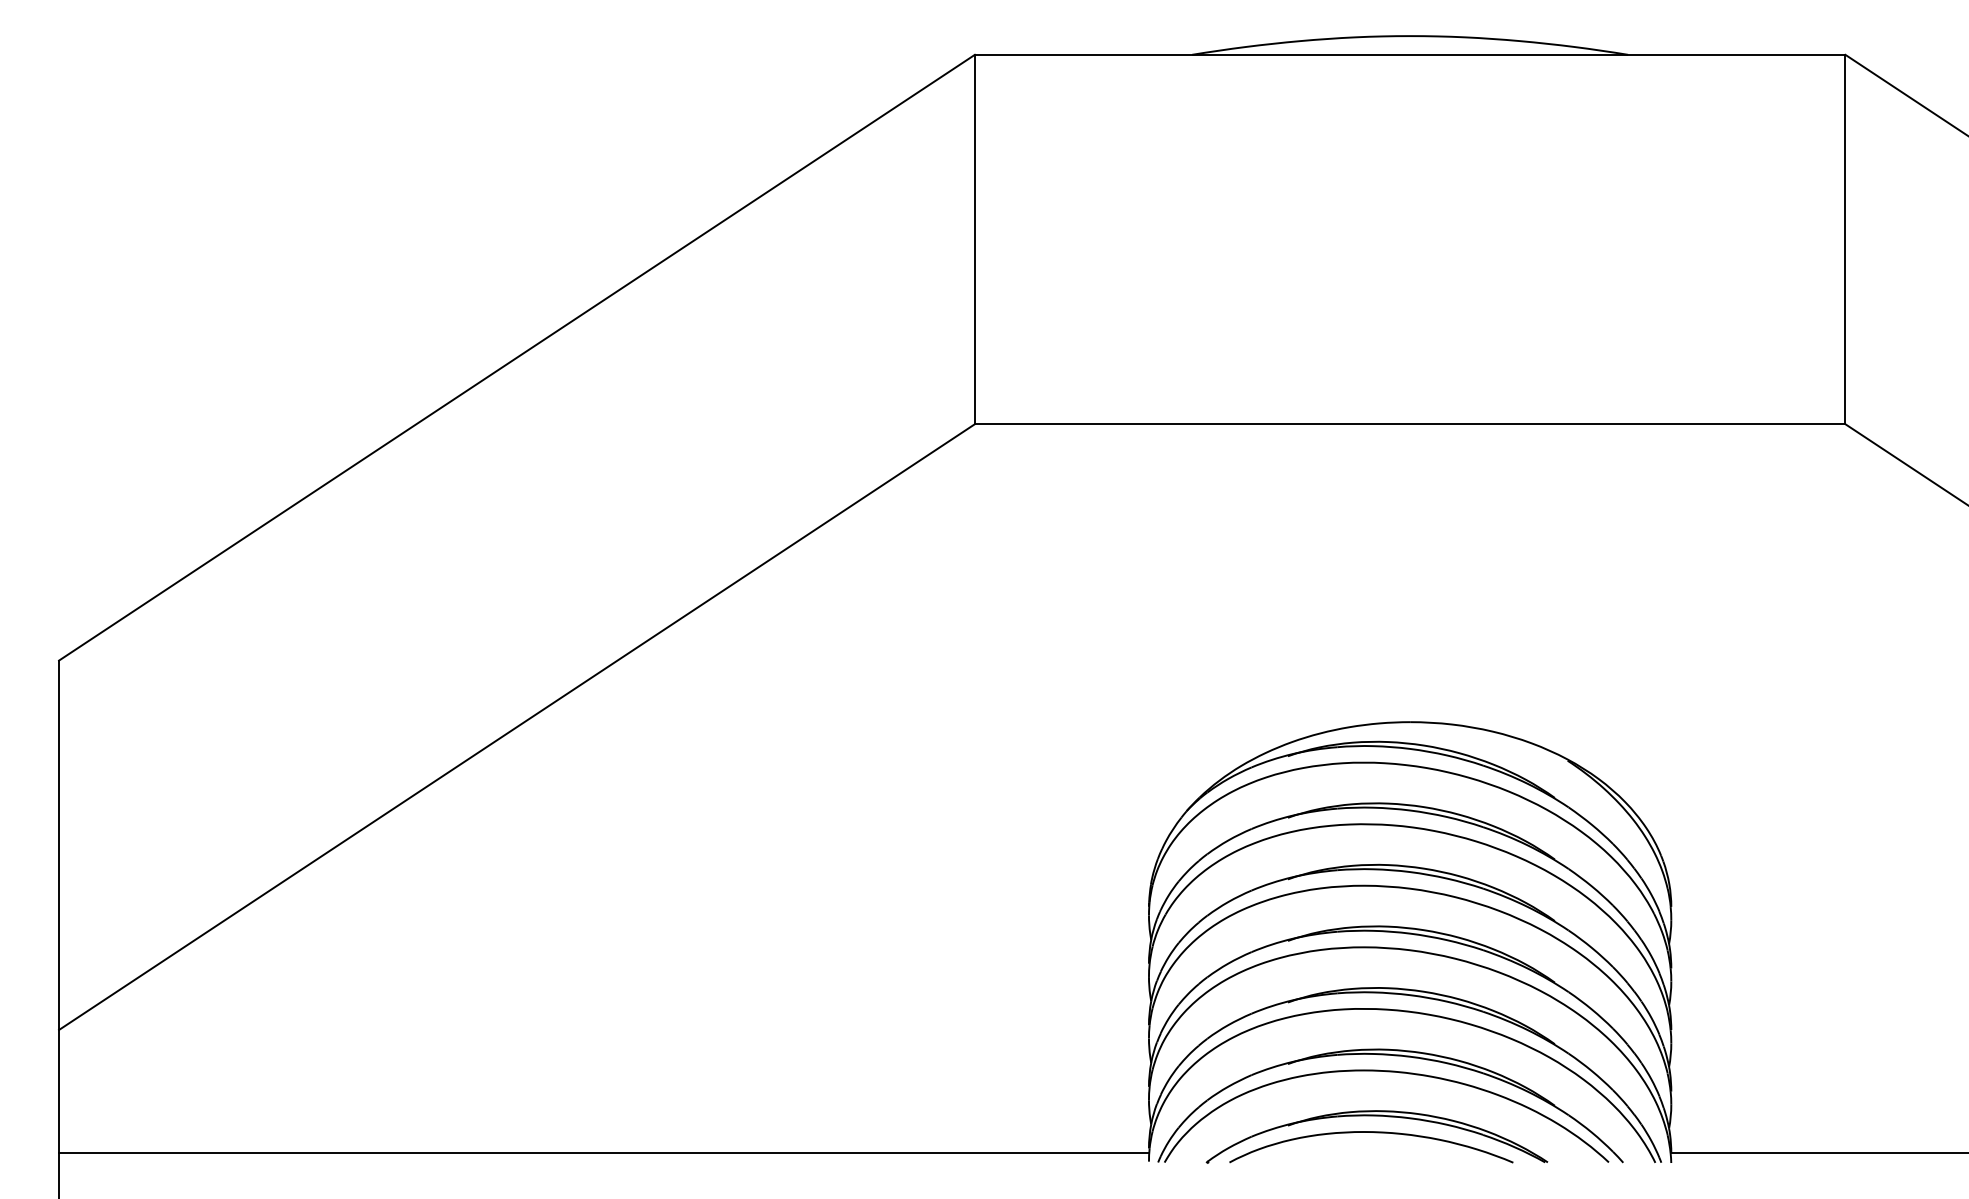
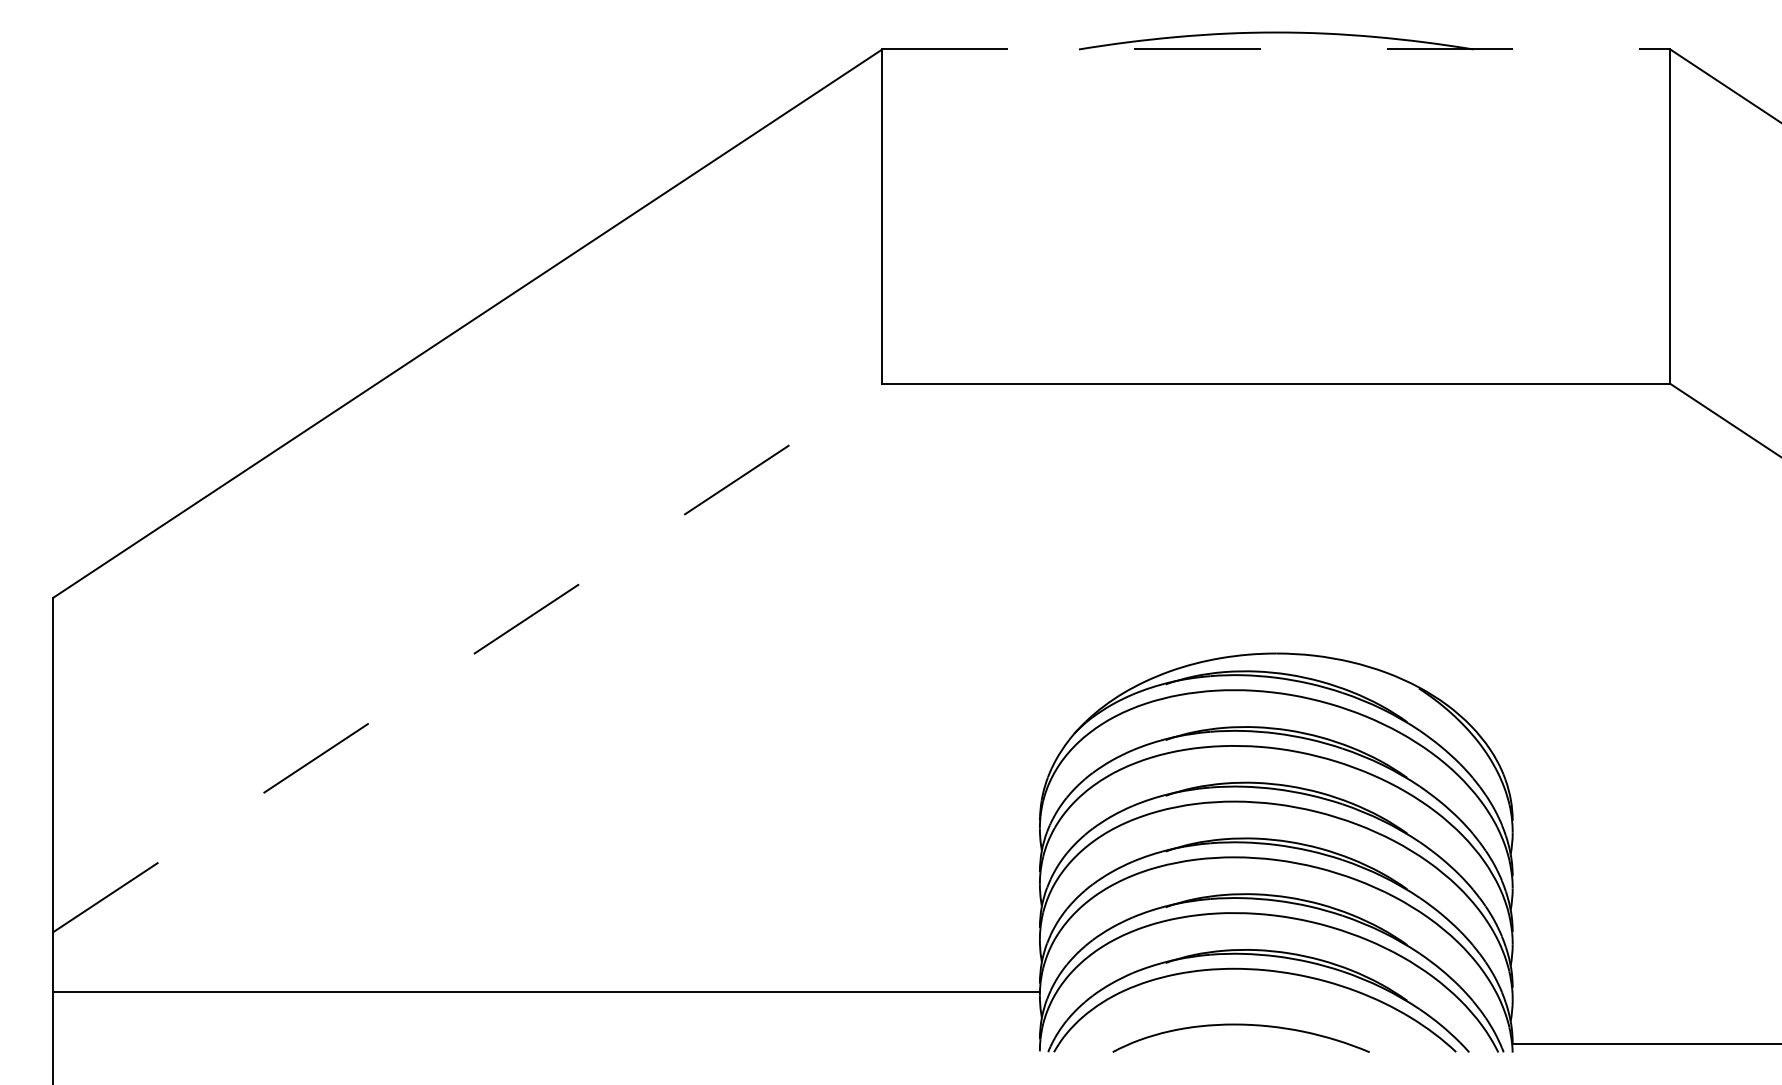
line: (1410, 54) -> (1276, 49), solid -> dashed
line: (517, 726) -> (468, 657), solid -> dashed
part: (1376, 1116) -> (1245, 1010), removed
line: (603, 1153) -> (546, 992), moved

